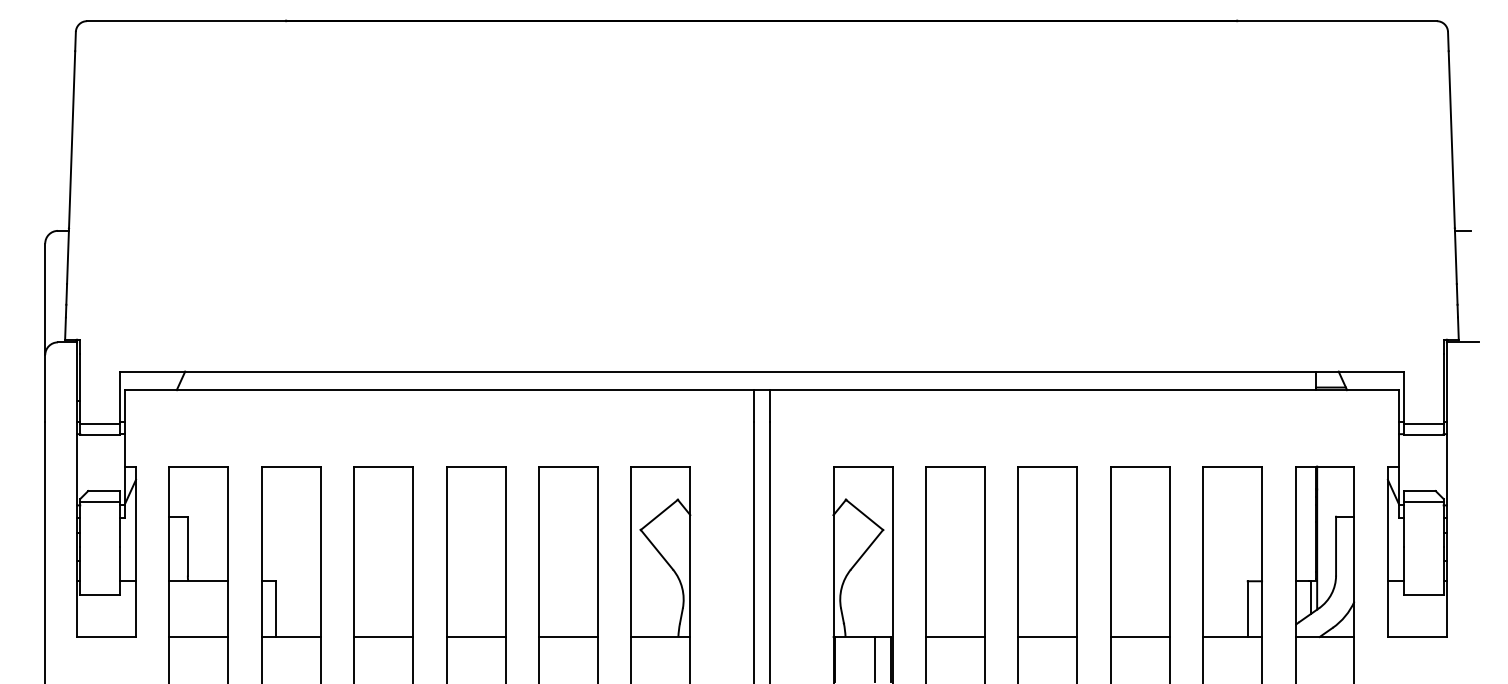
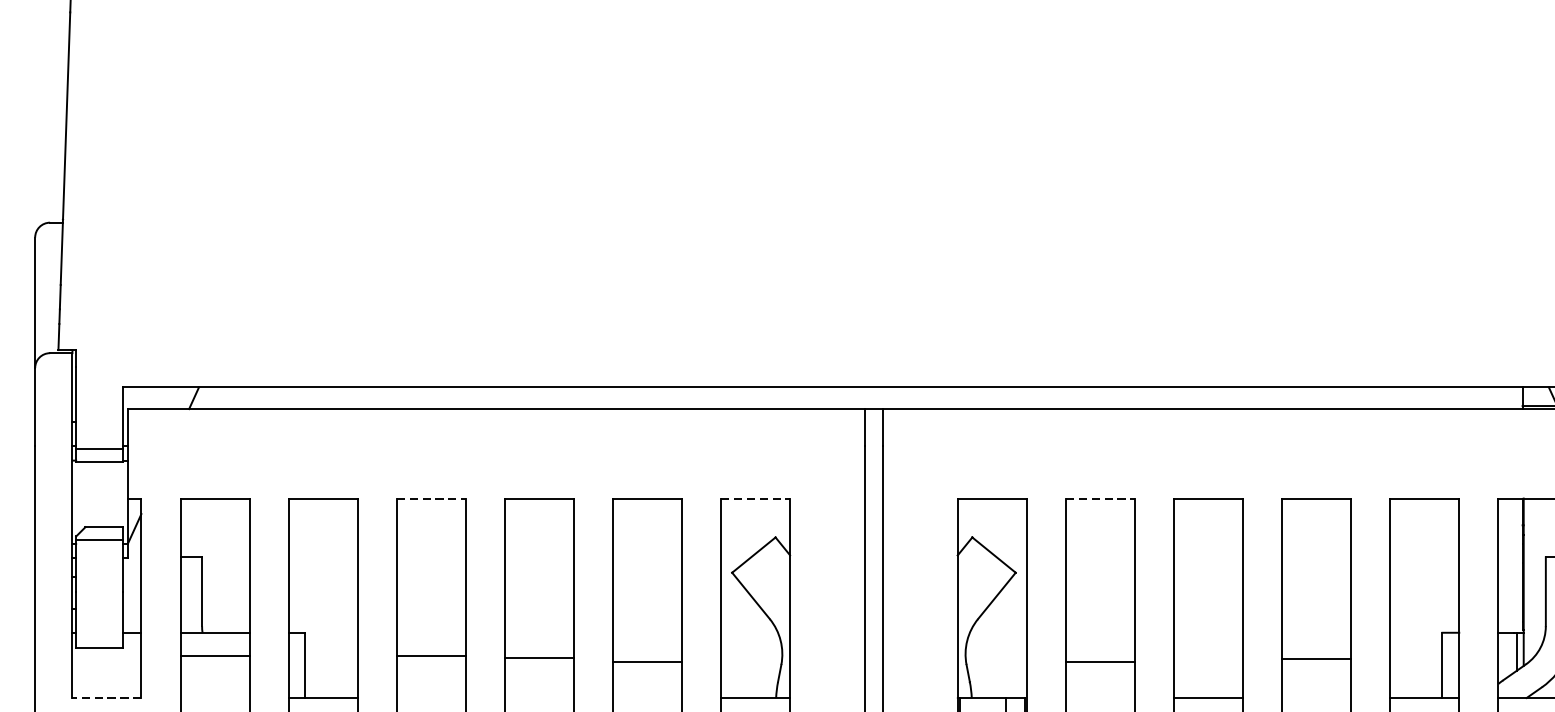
line: (384, 466) -> (432, 498), solid -> dashed
line: (661, 466) -> (756, 498), solid -> dashed
line: (955, 466) -> (1100, 498), solid -> dashed
line: (106, 637) -> (106, 698), solid -> dashed
line: (198, 637) -> (214, 656), moved
line: (383, 637) -> (431, 656), moved
line: (475, 637) -> (538, 658), moved
line: (567, 637) -> (646, 662), moved
line: (955, 637) -> (1100, 662), moved
line: (1139, 637) -> (1315, 659), moved

